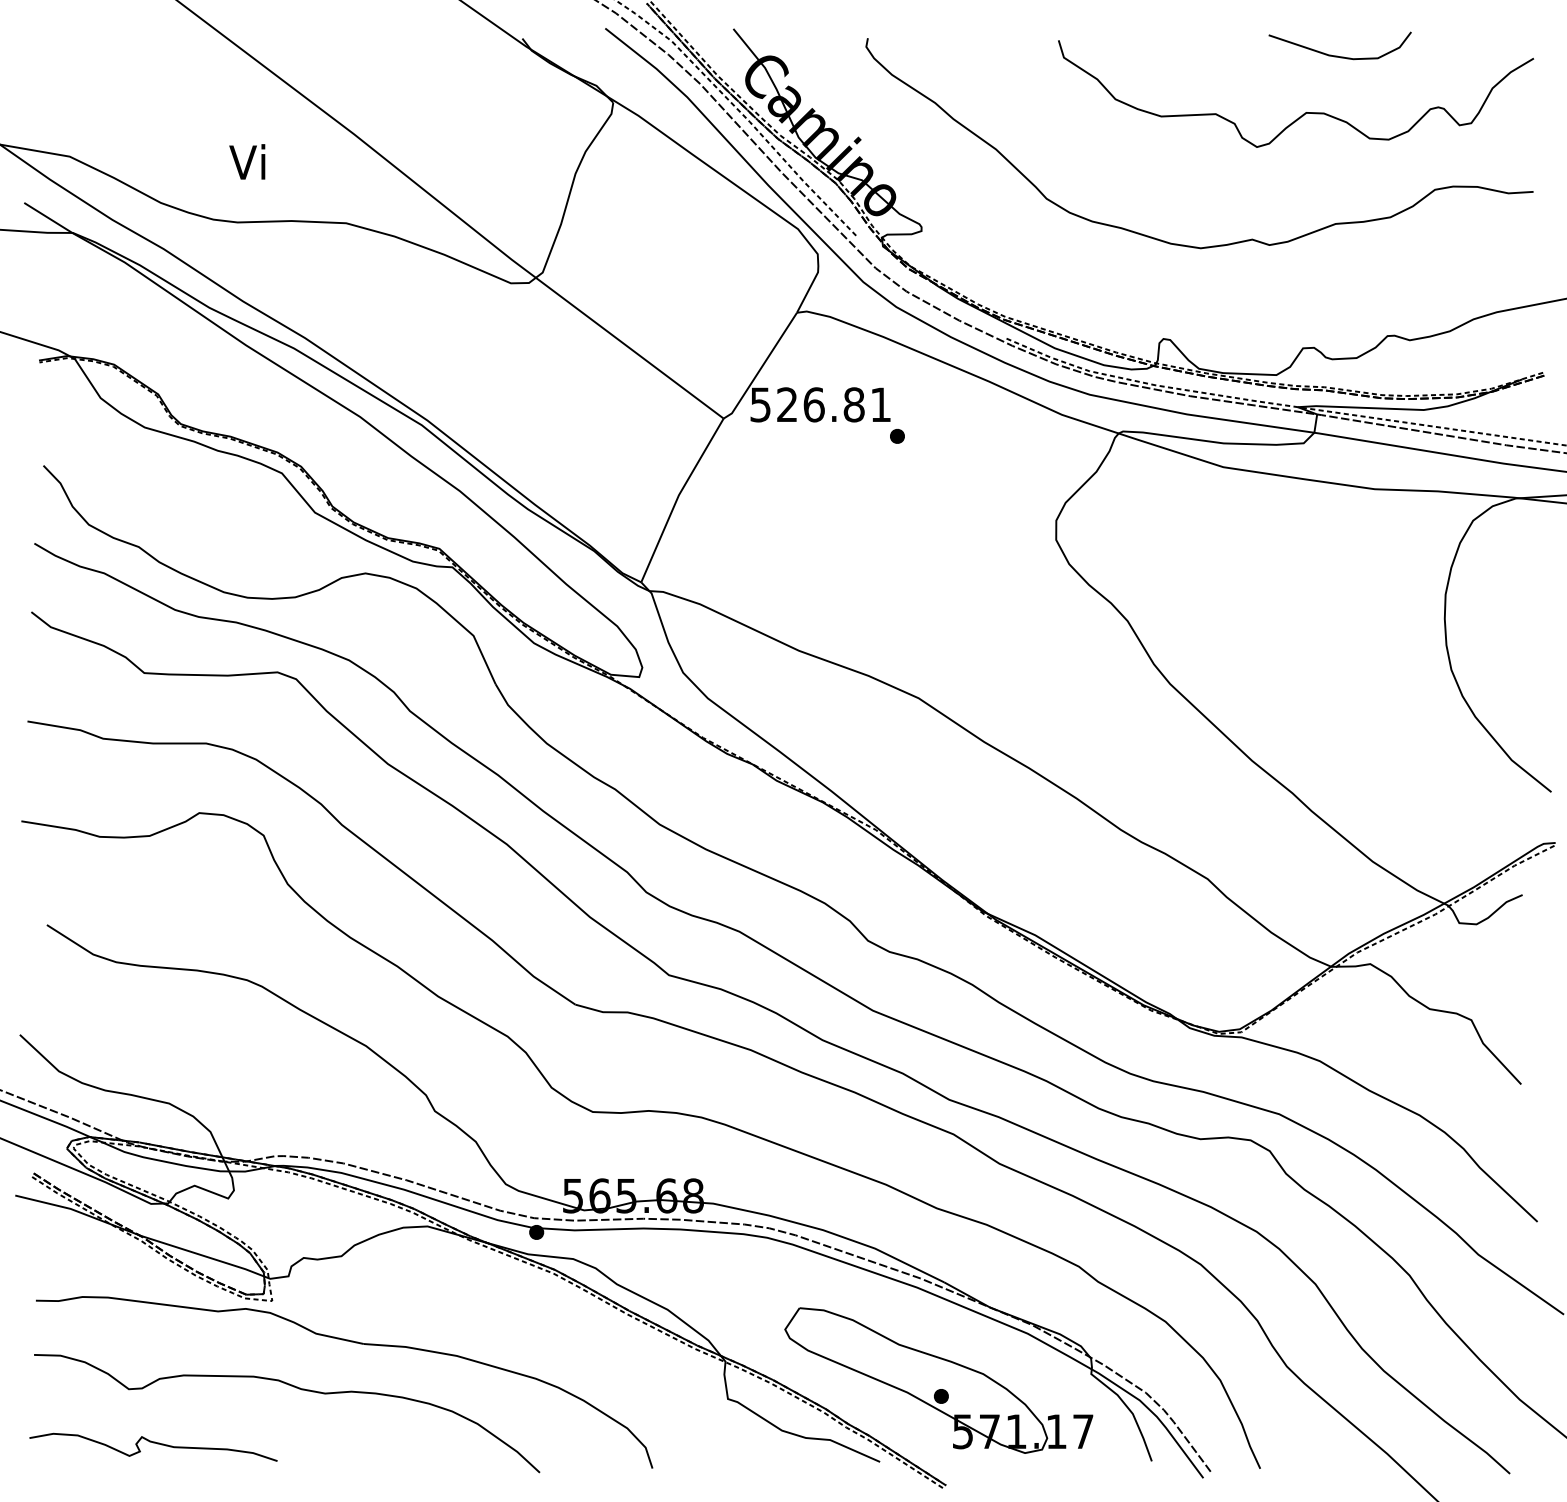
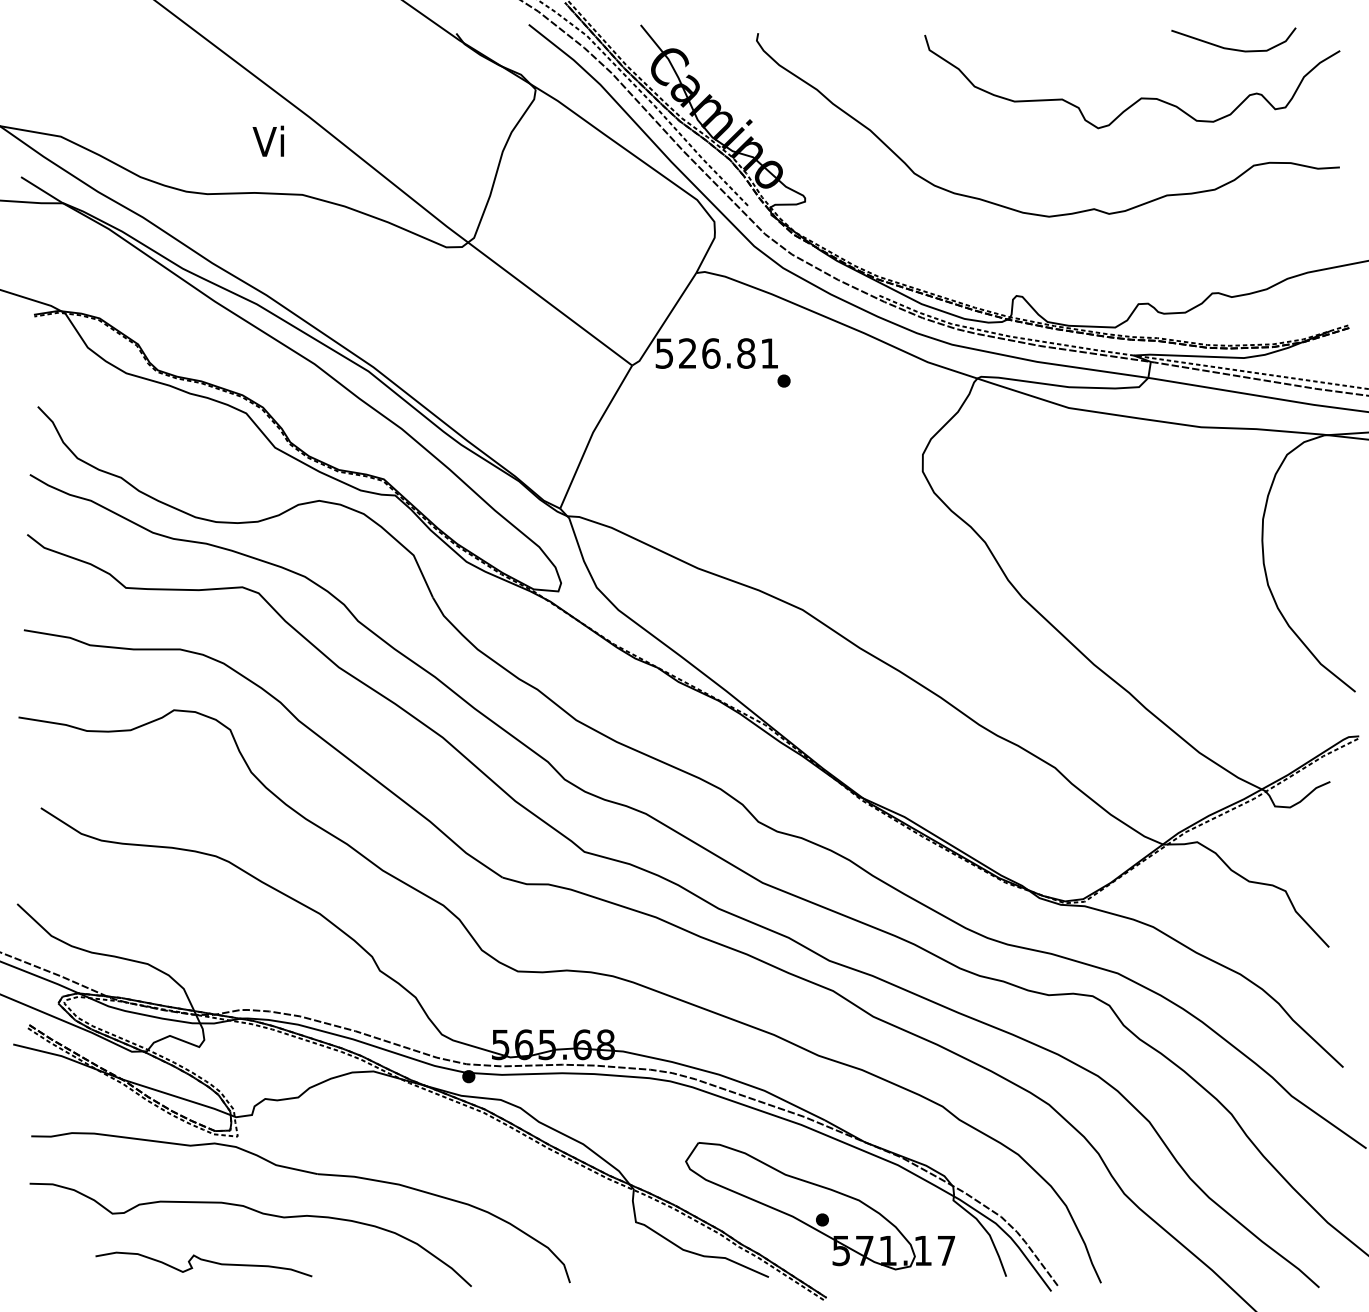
curve: (1337, 55) -> (1231, 48), moved
text: (247, 161) -> (268, 140), moved
curve: (153, 1443) -> (203, 1261), moved

